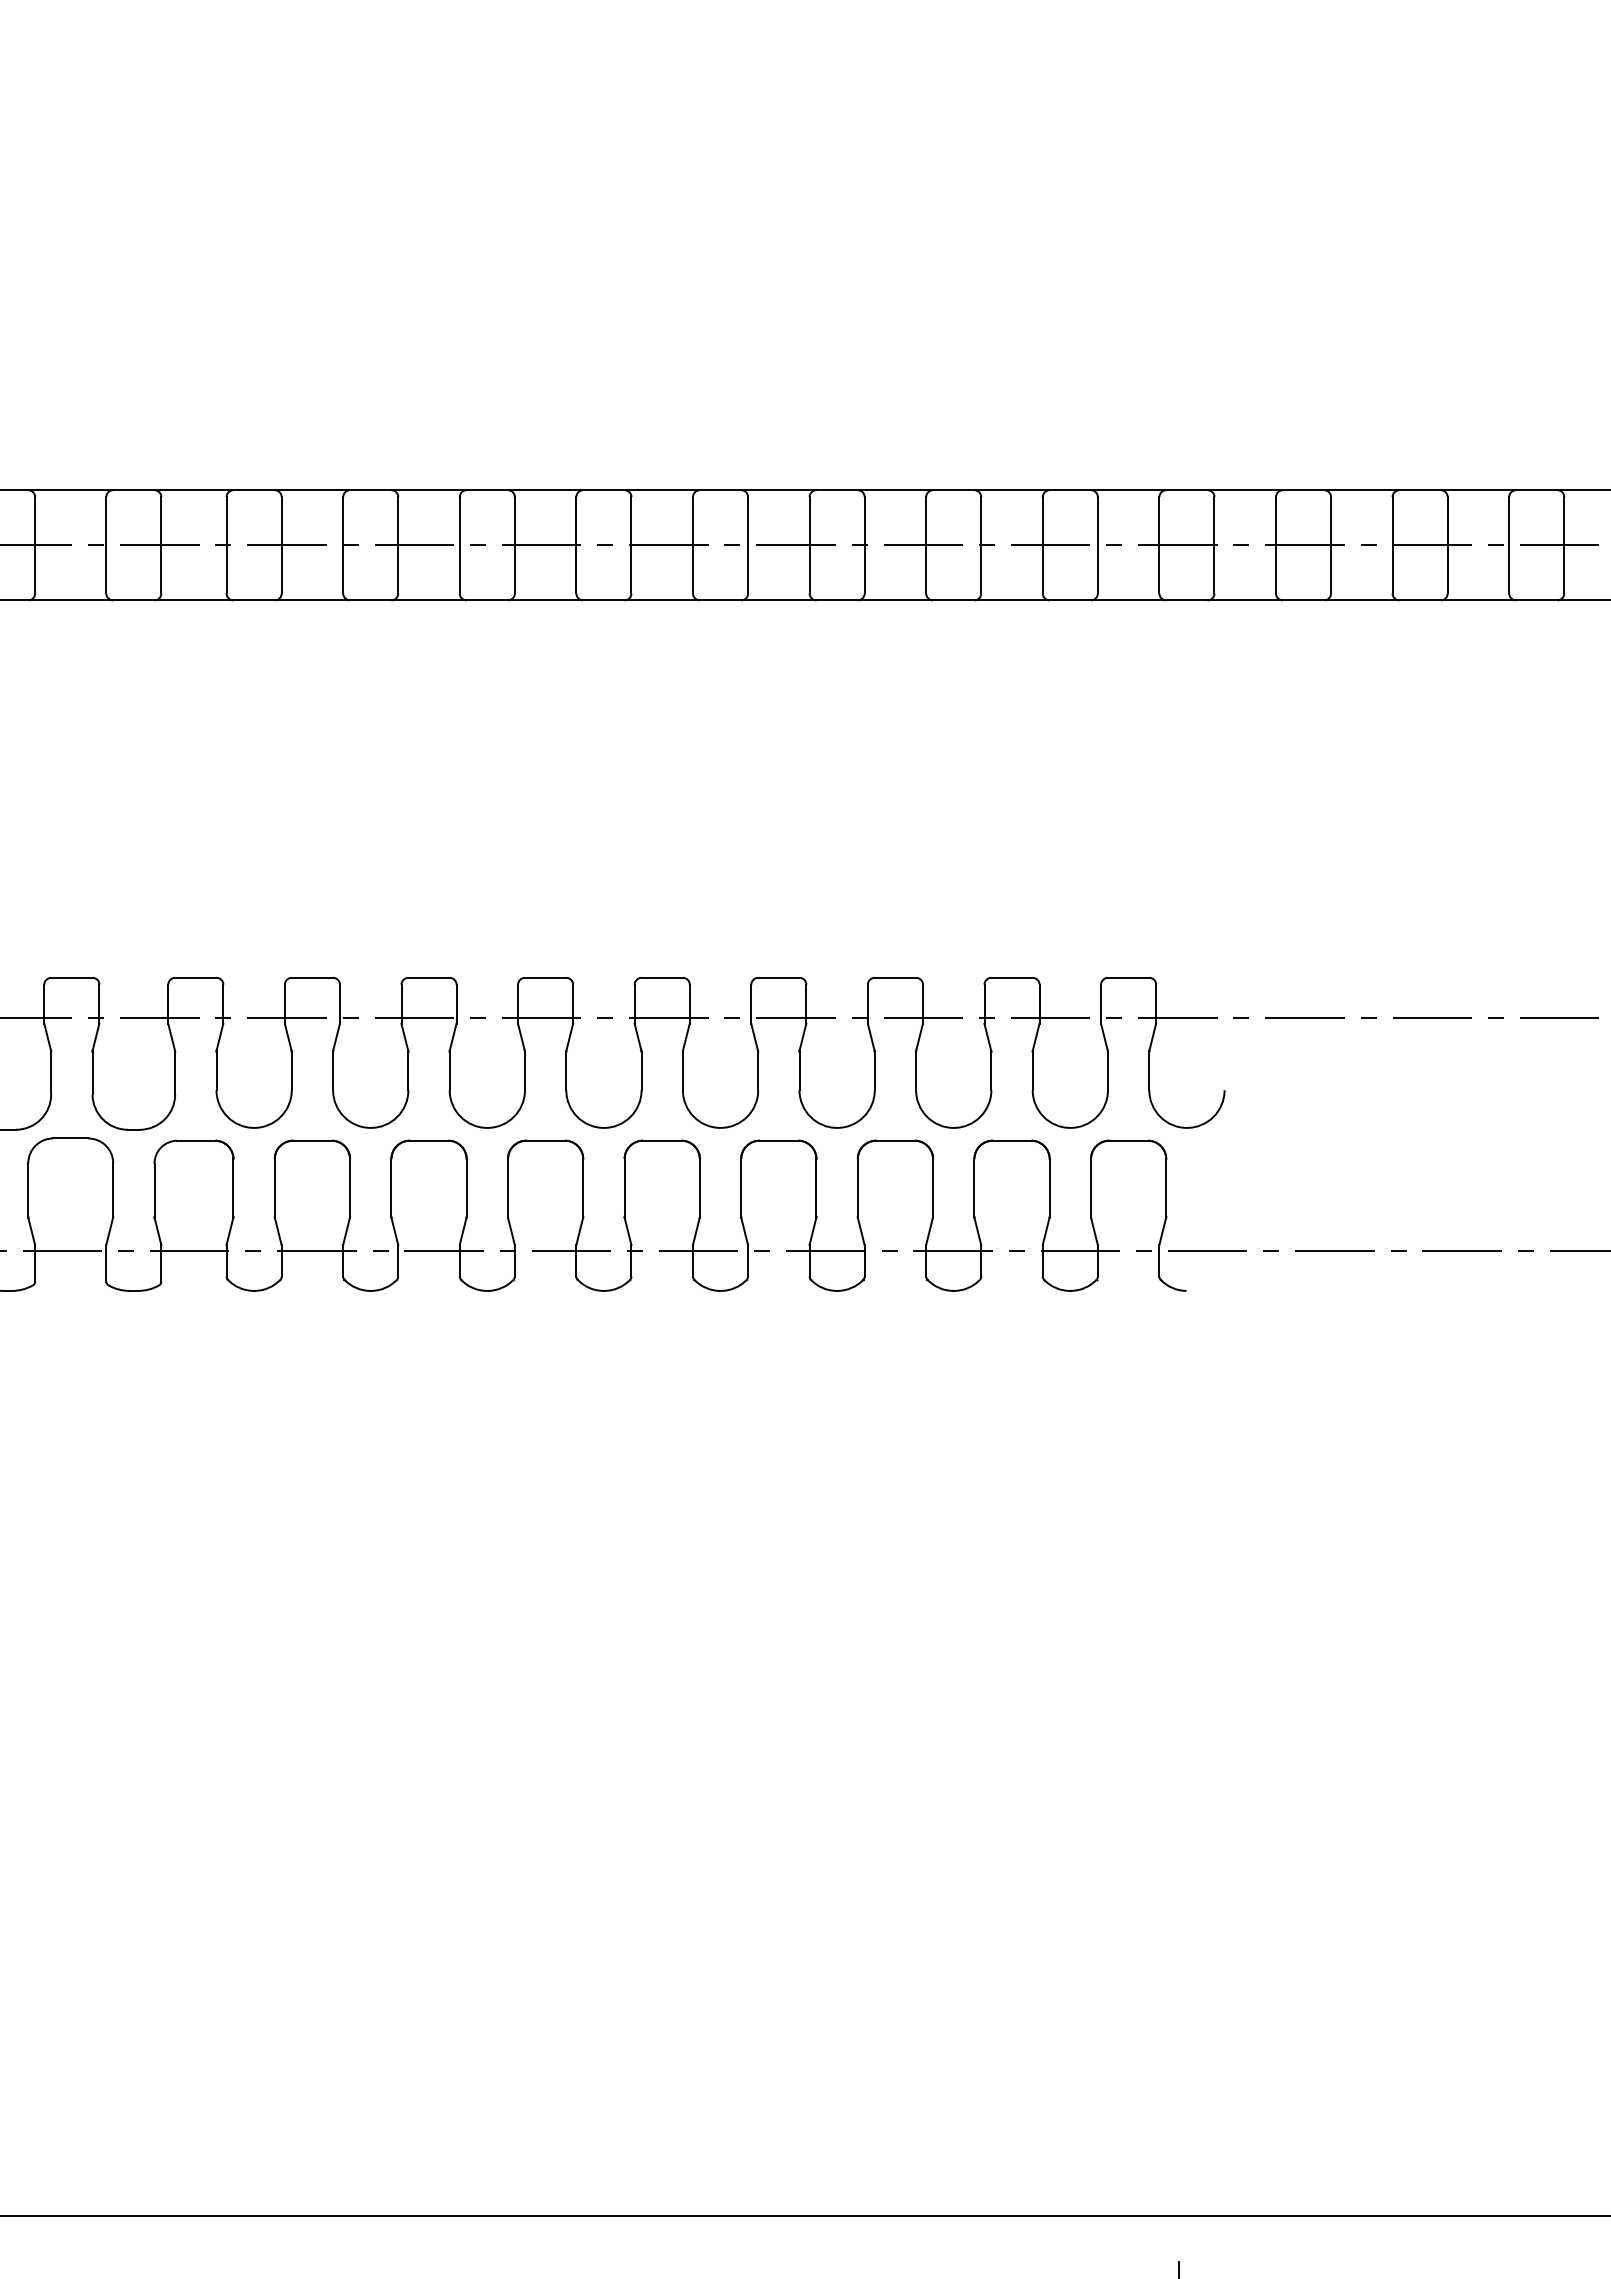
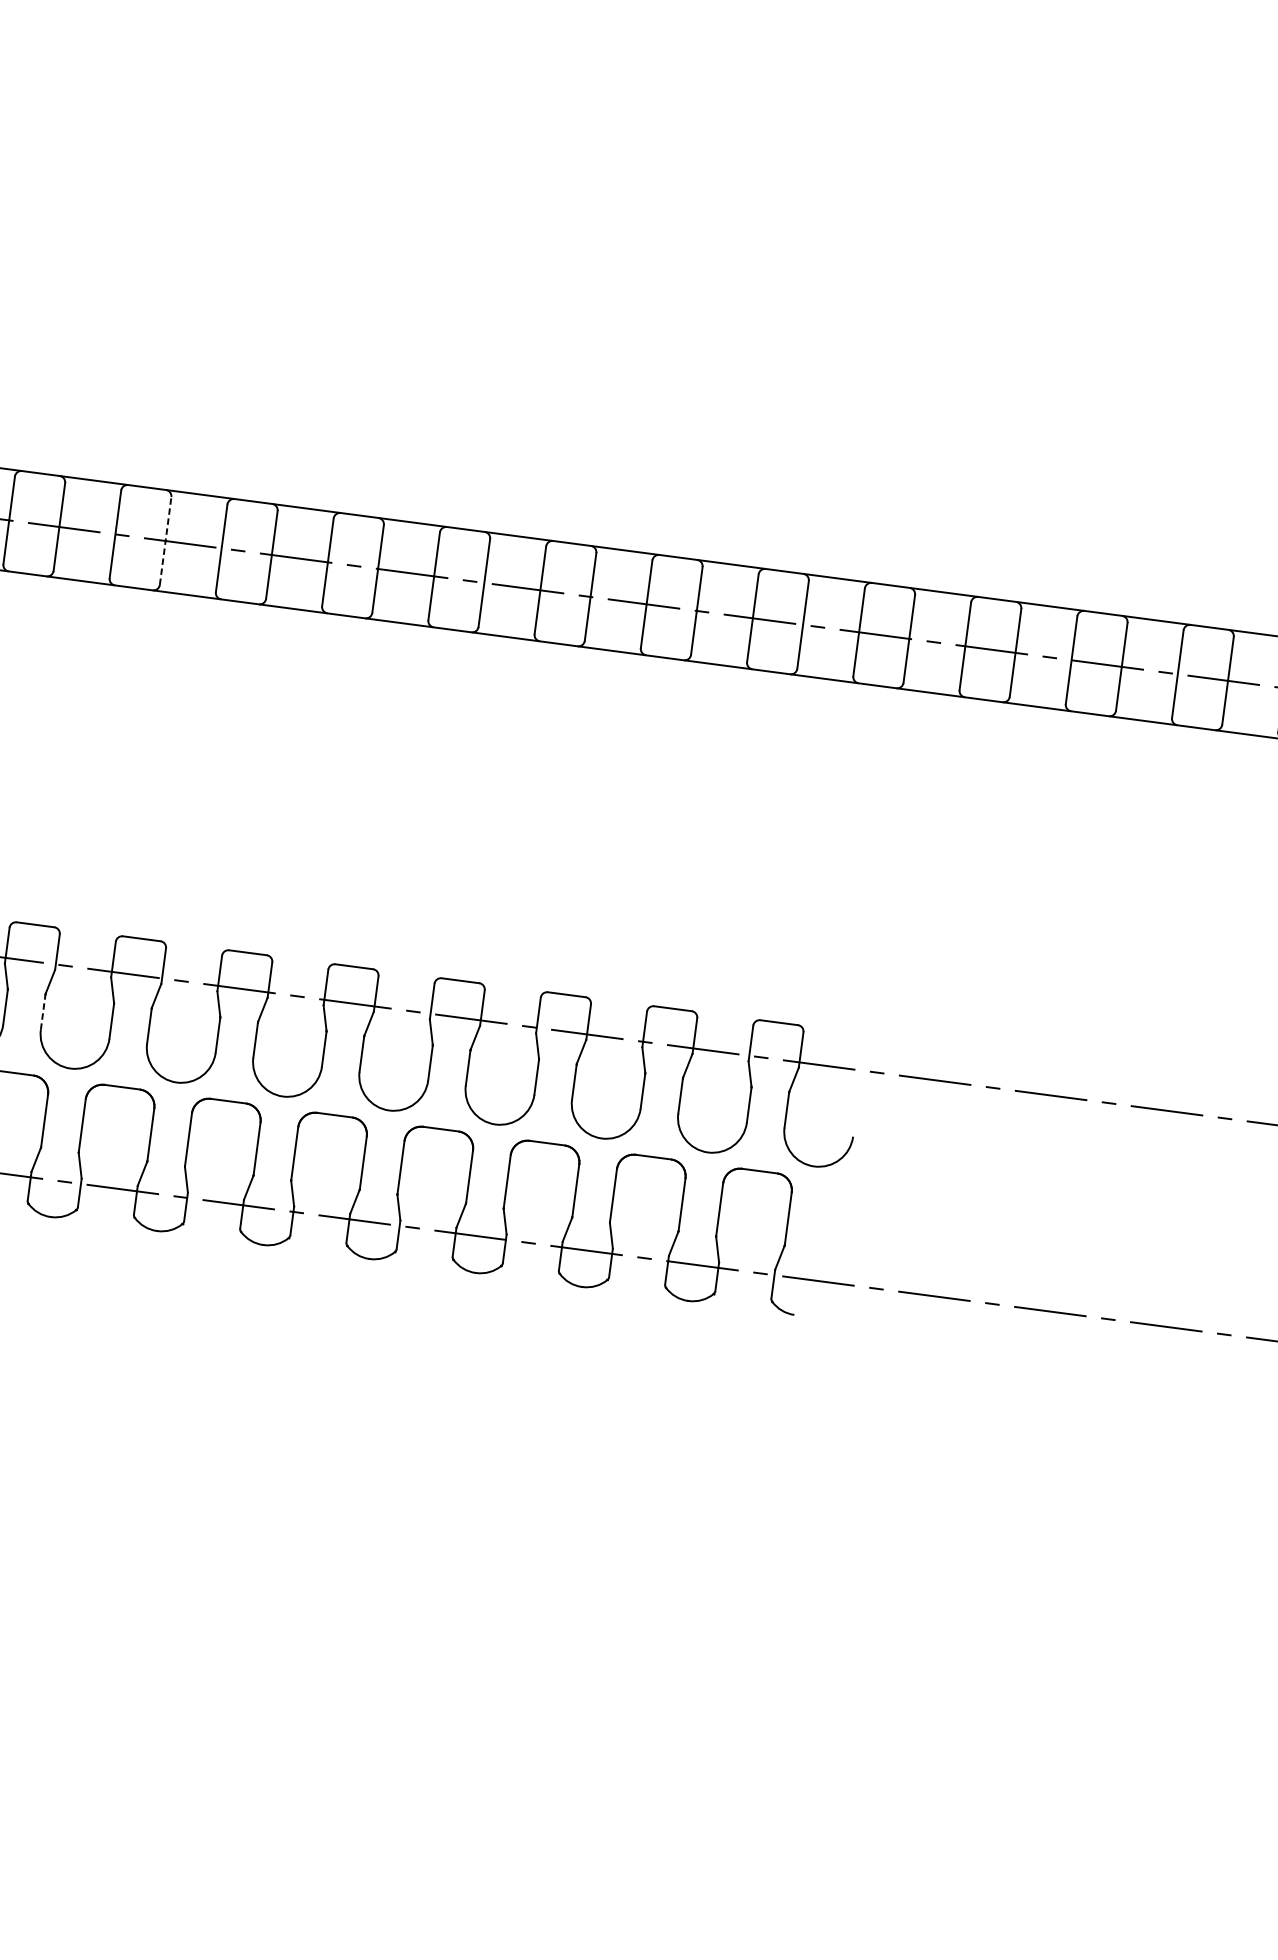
line: (398, 544) -> (165, 540), solid -> dashed
line: (333, 1070) -> (43, 1011), solid -> dashed

